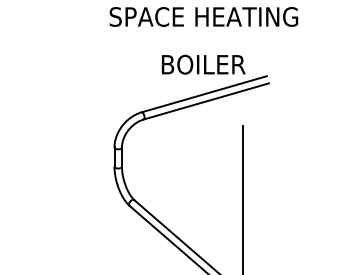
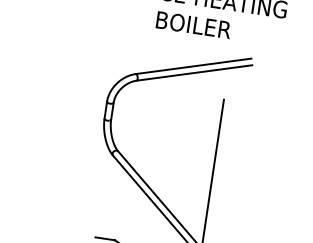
text: (203, 64) -> (193, 24), moved

